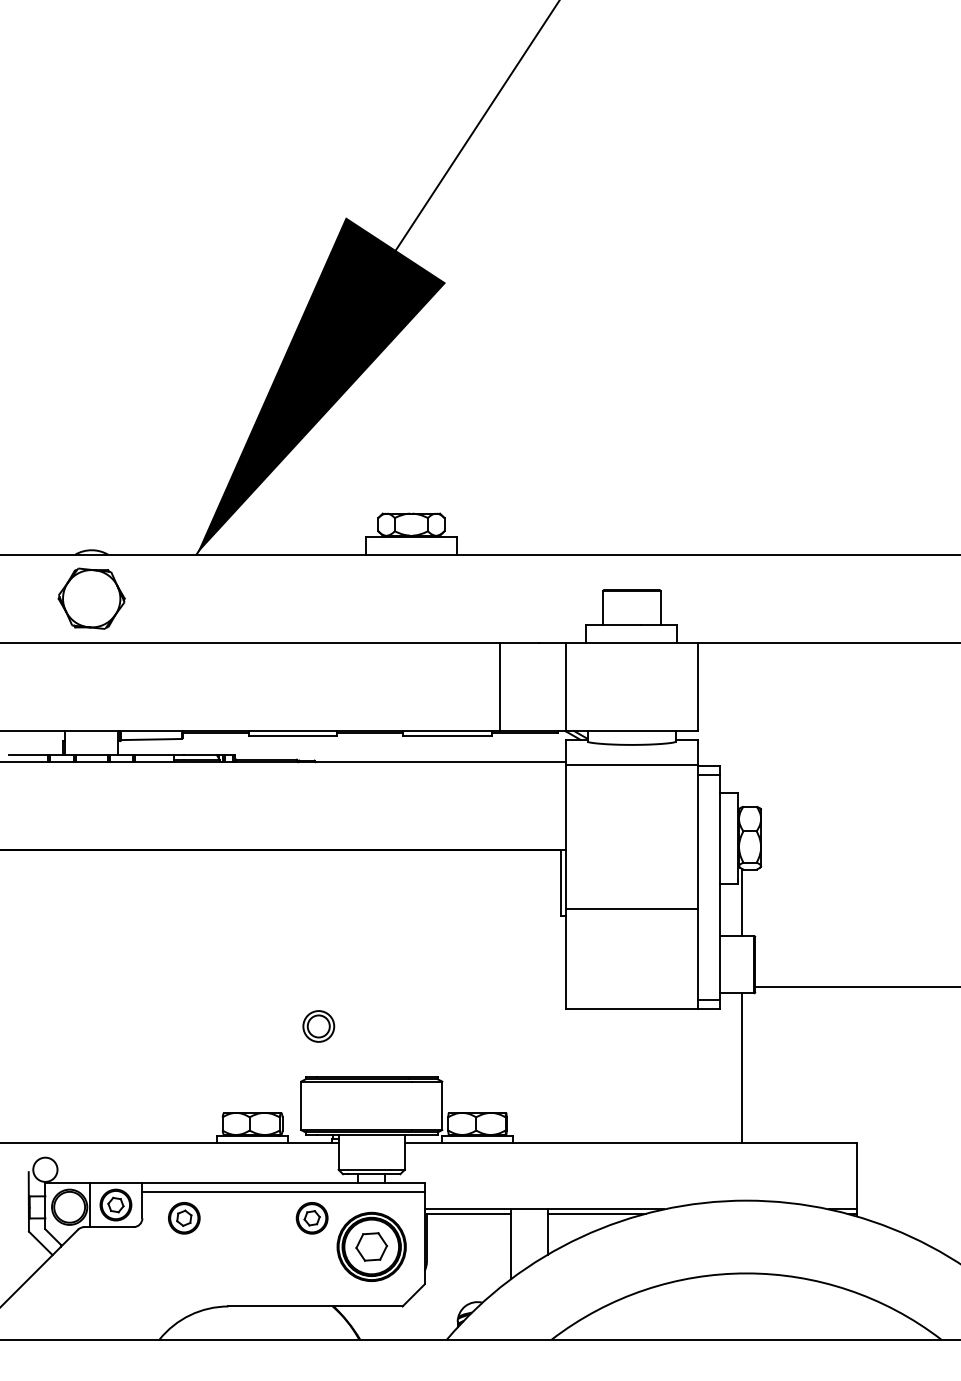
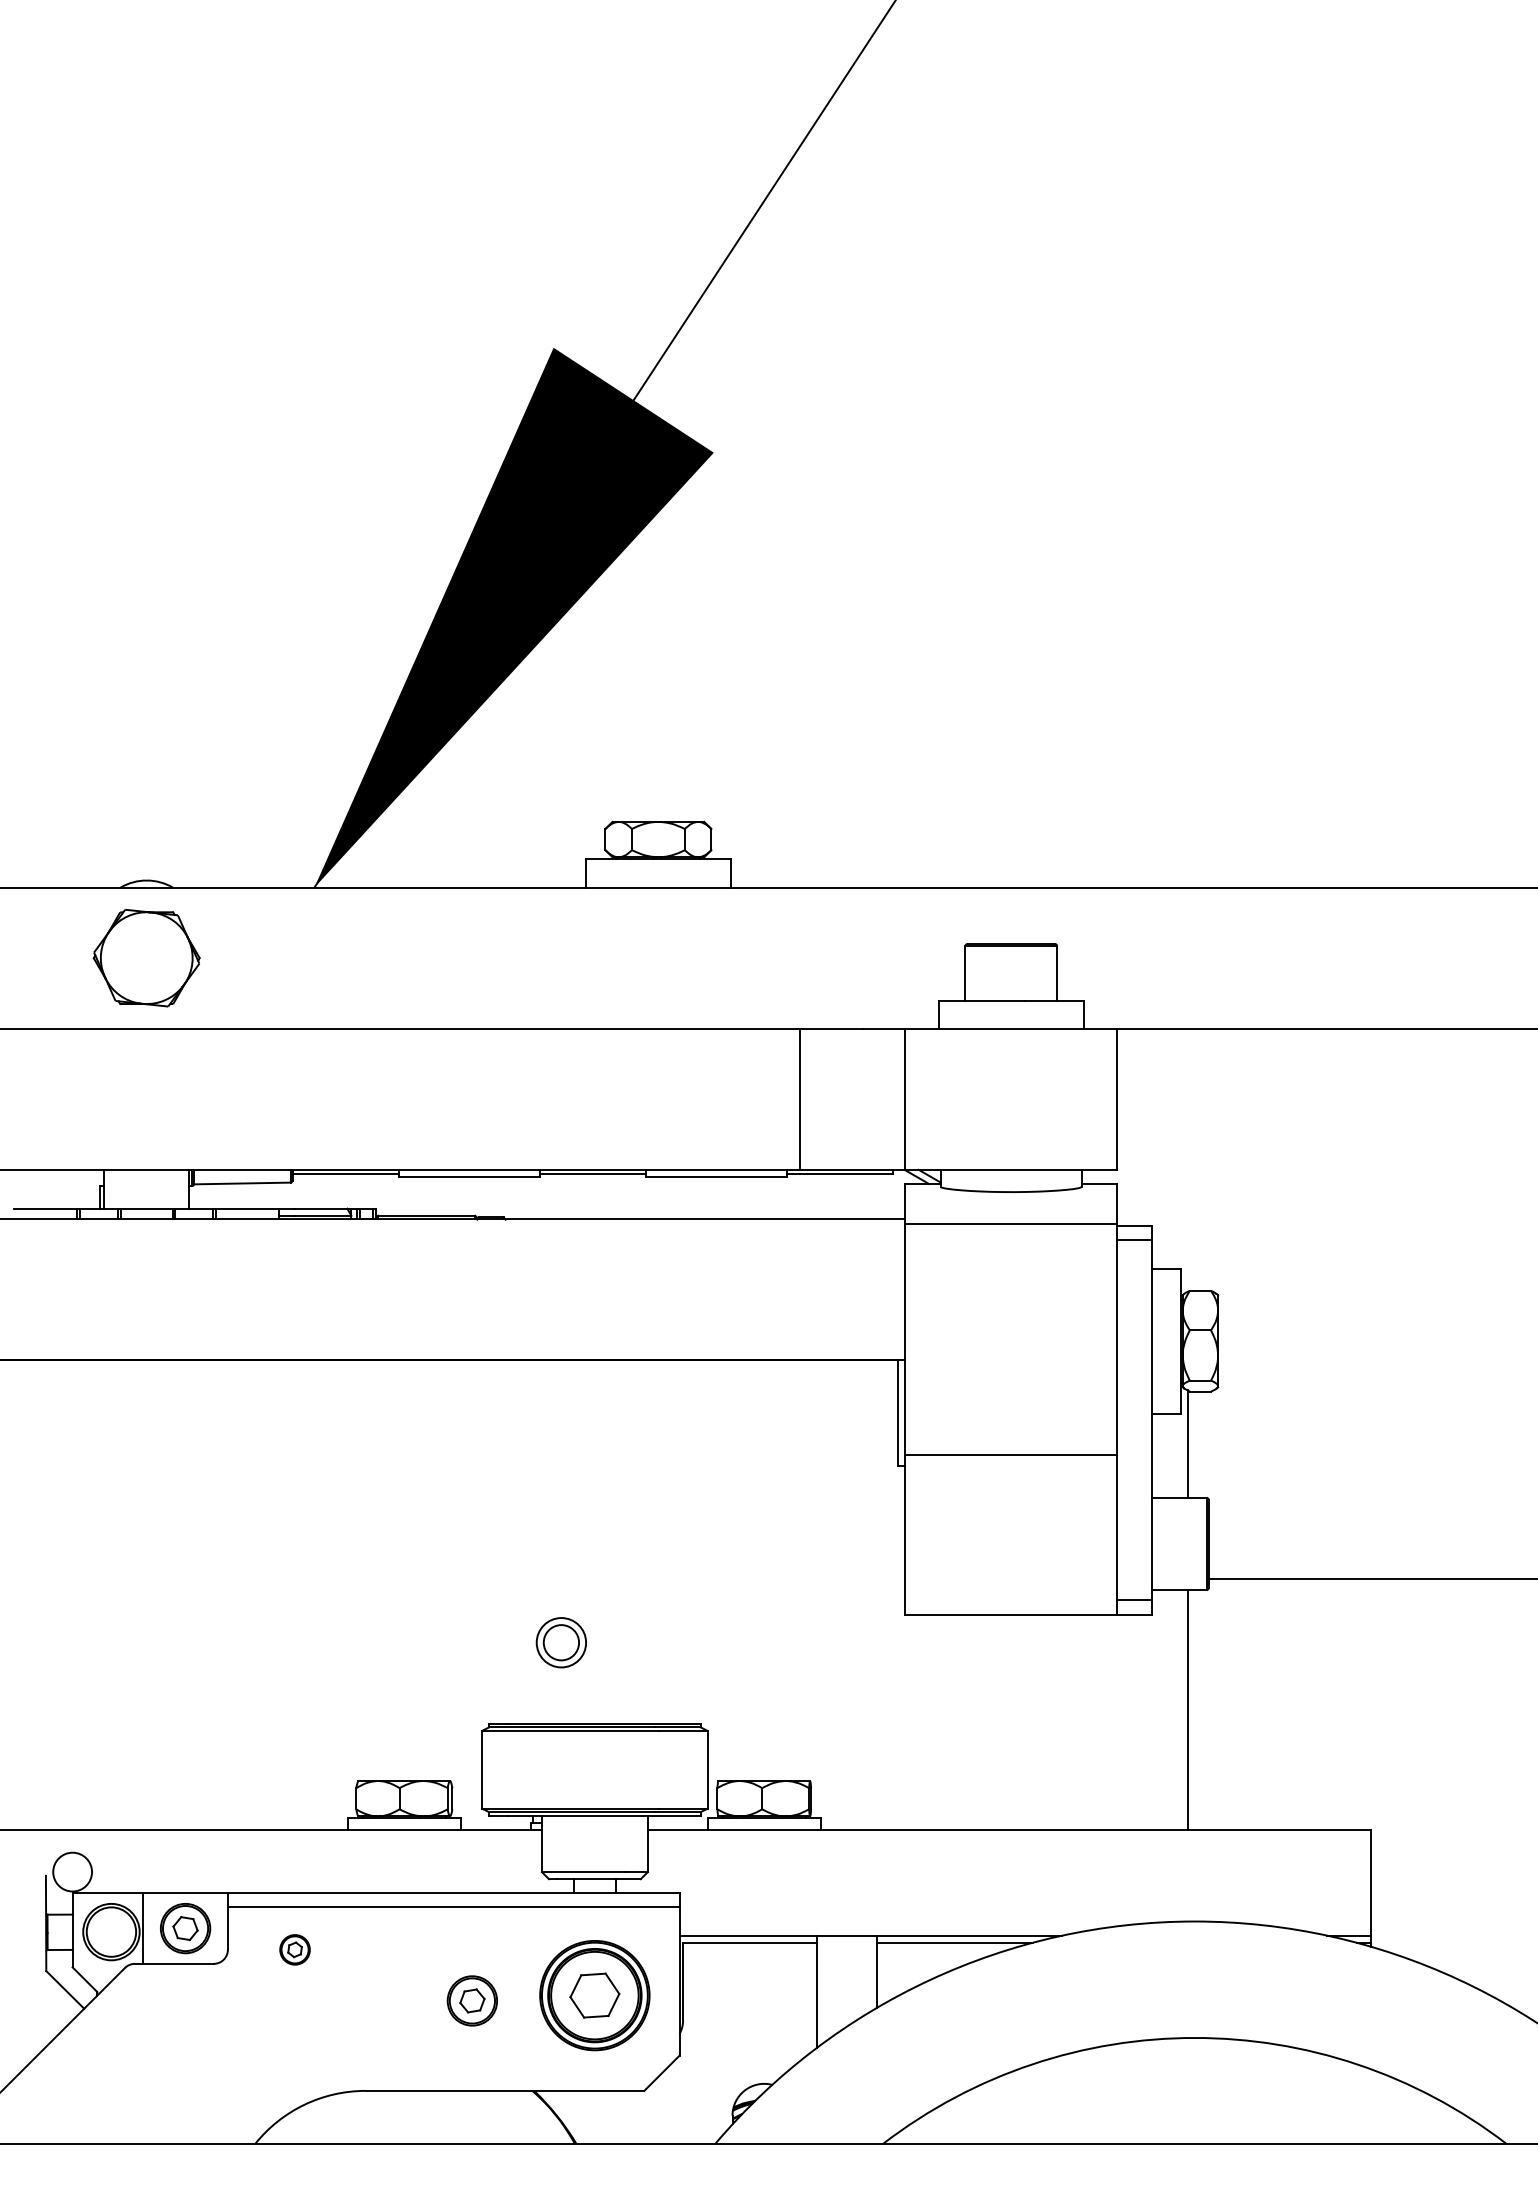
part: (318, 1026) -> (560, 1642), moved
part: (184, 1218) -> (295, 1950), size x0.6
part: (311, 1218) -> (471, 2001), moved

